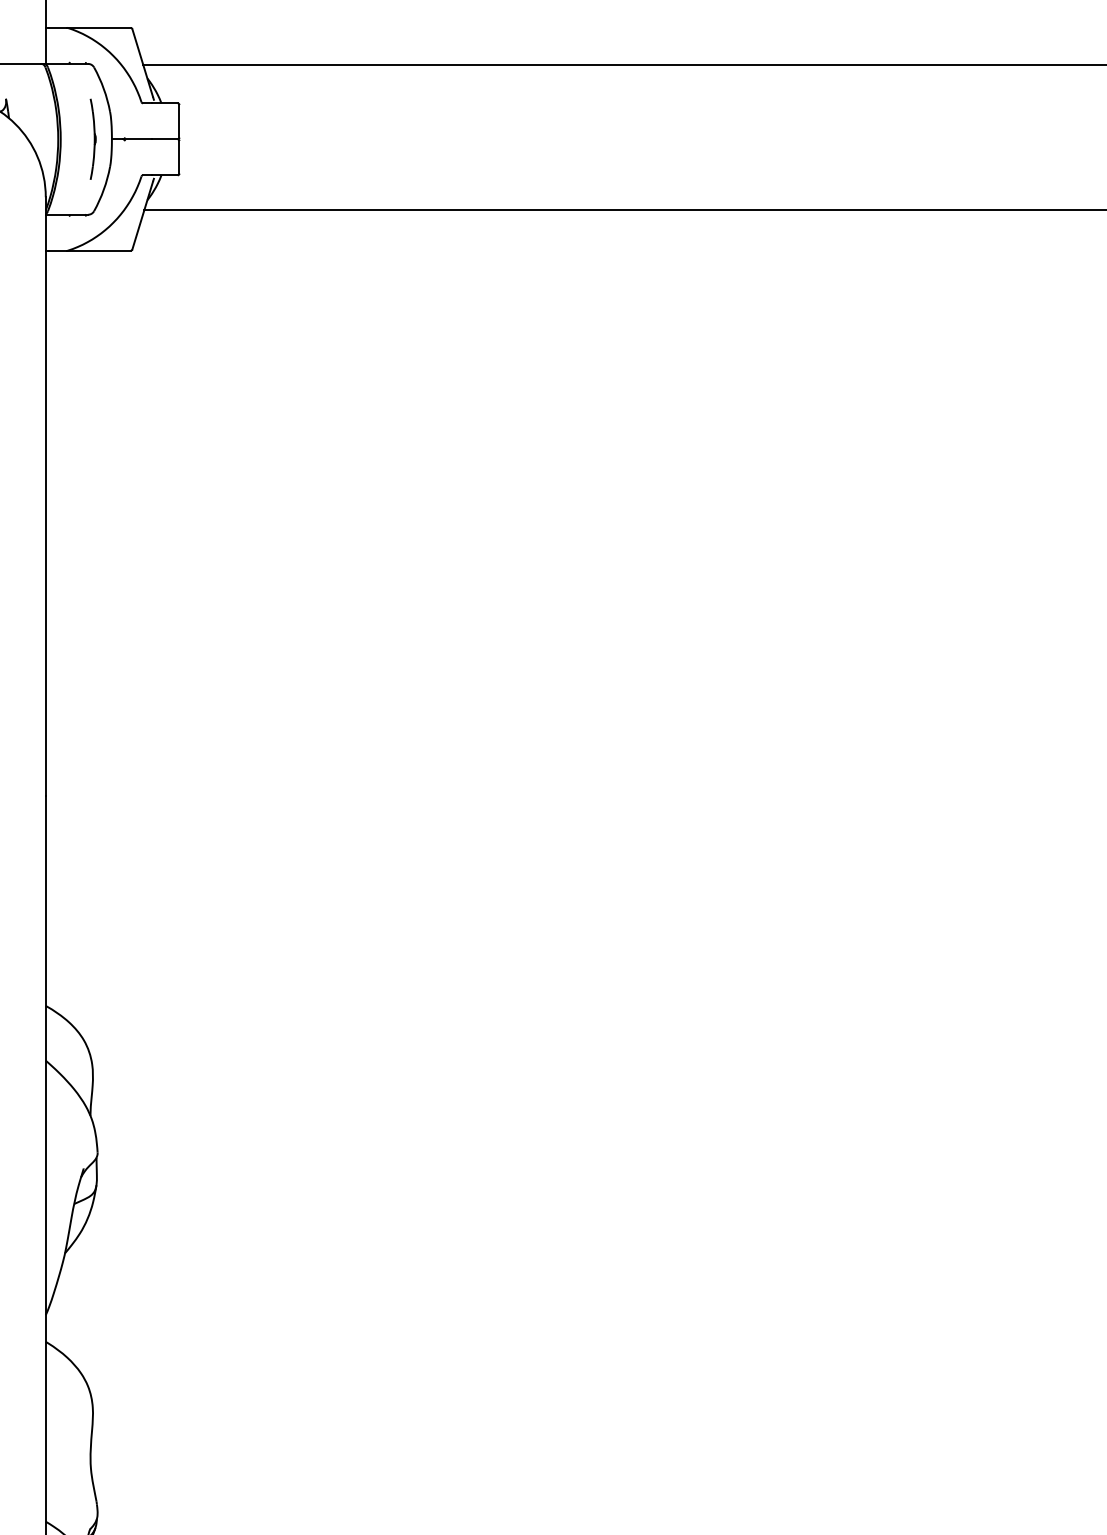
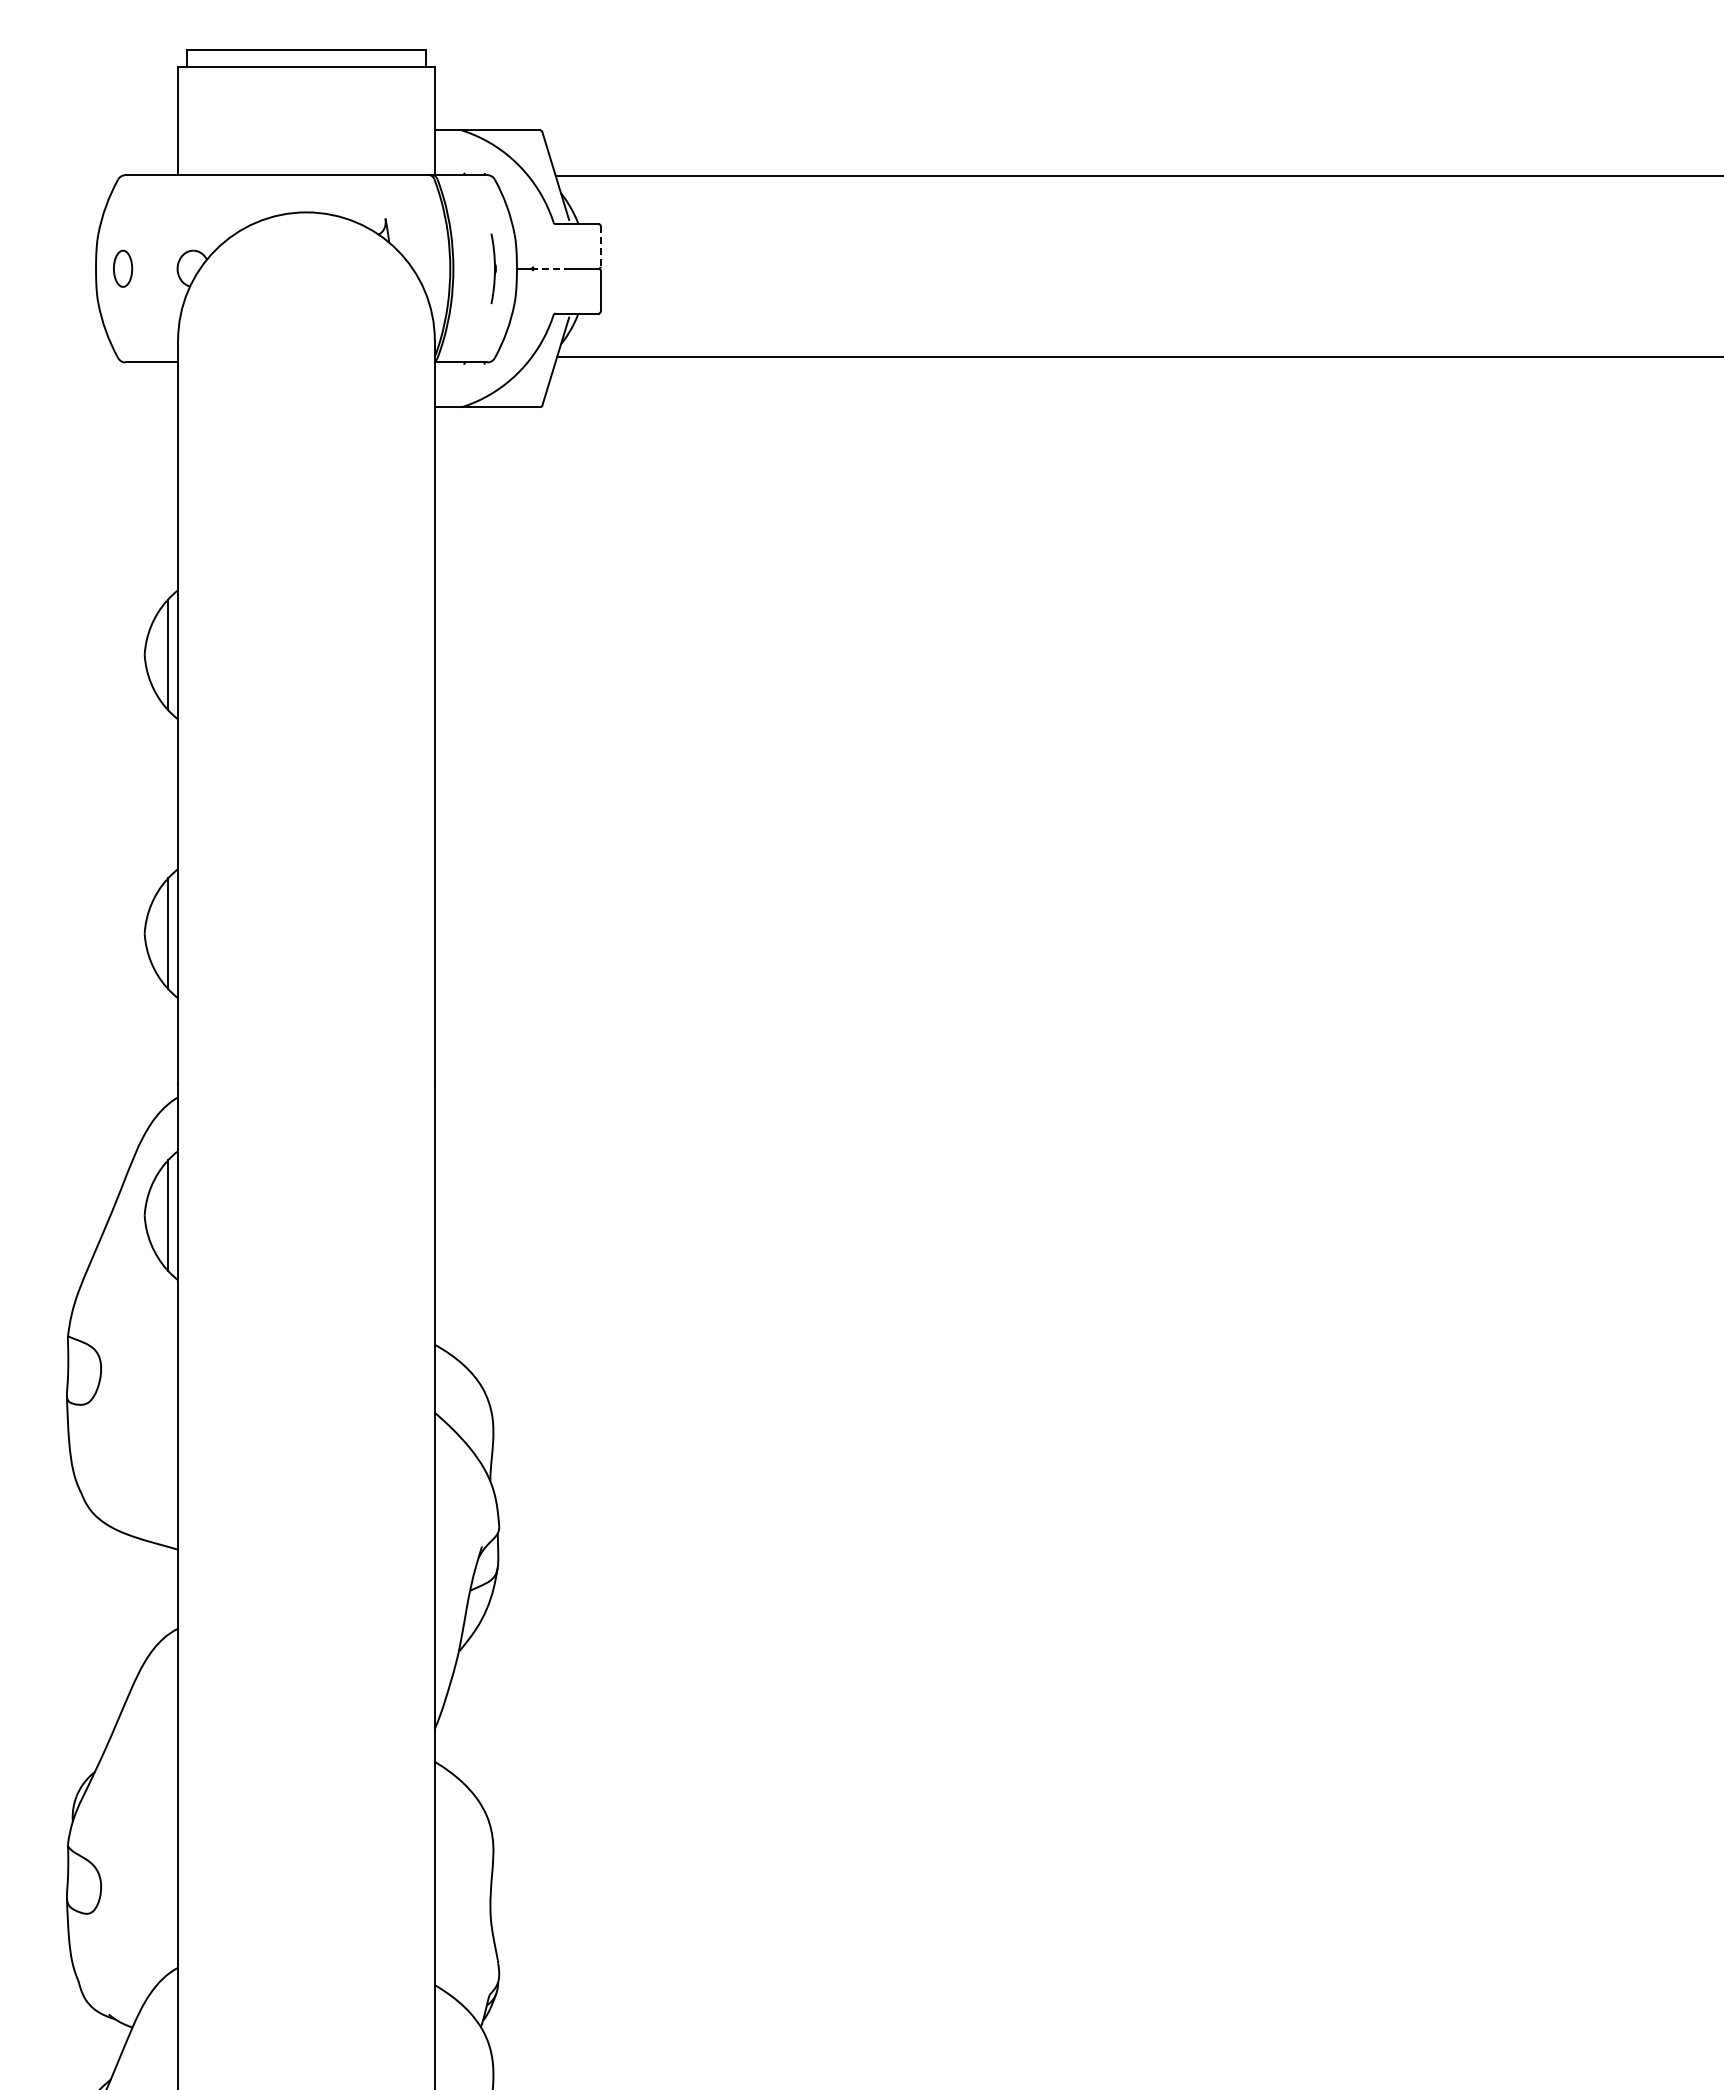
line: (179, 121) -> (600, 246), solid -> dashed
part: (93, 139) -> (493, 268), size x0.7
line: (138, 139) -> (549, 268), solid -> dashed

